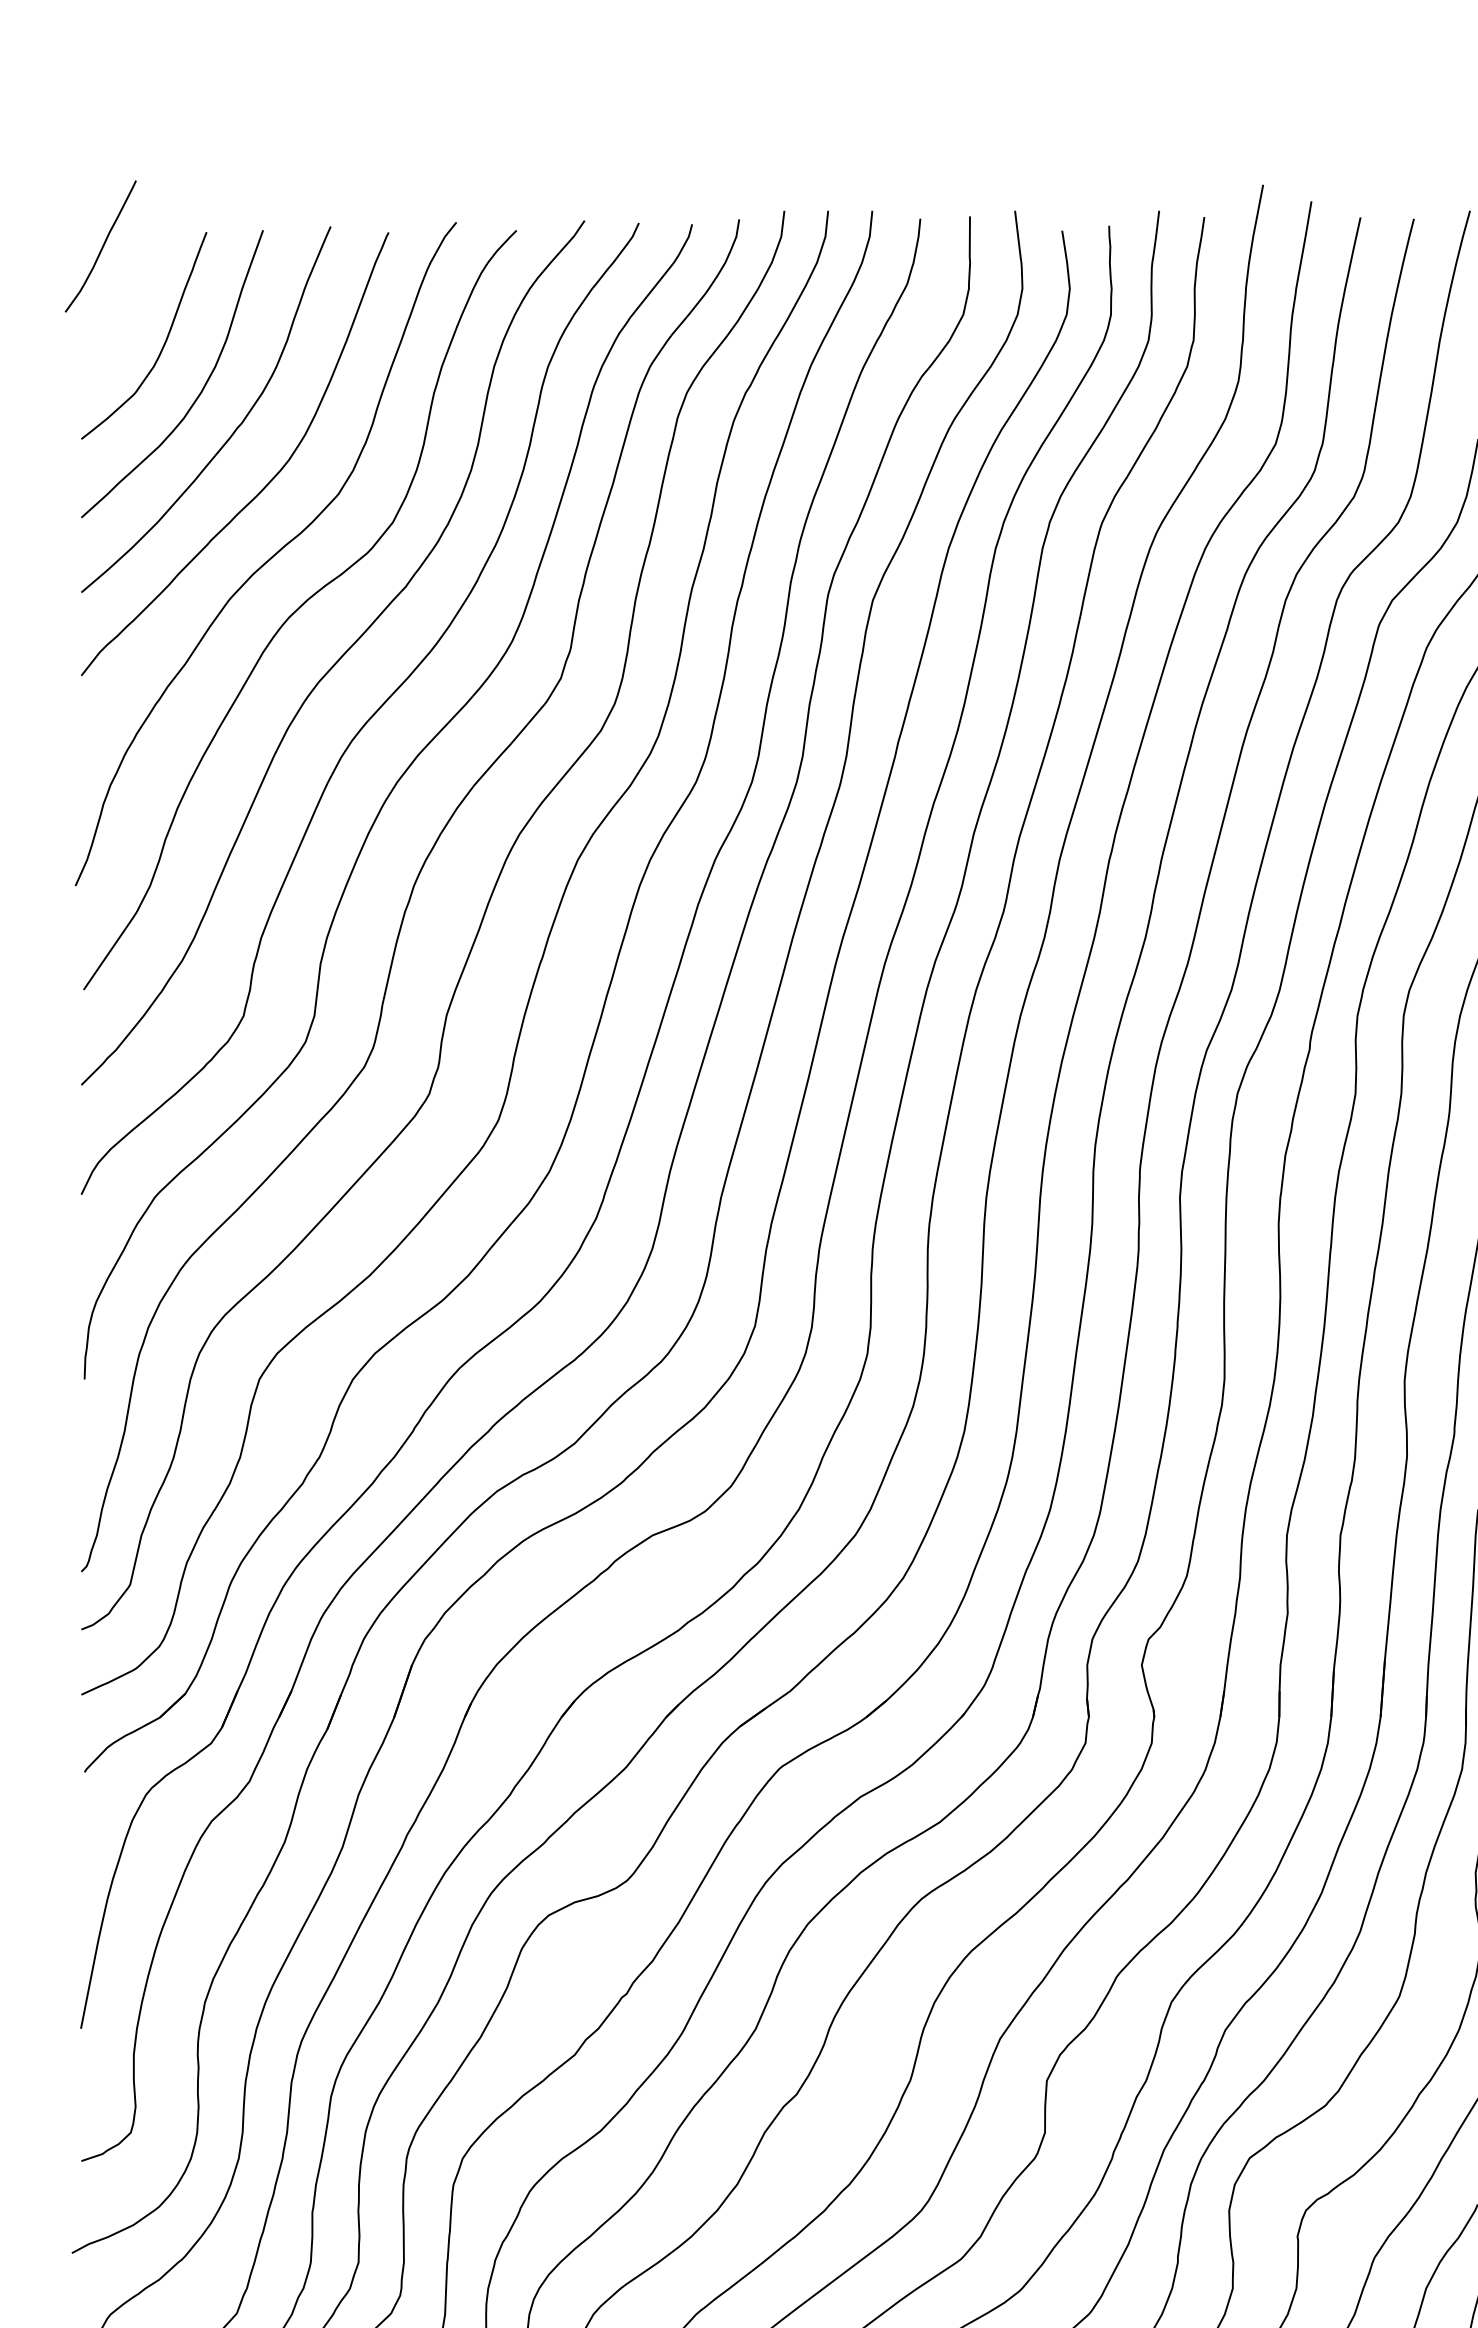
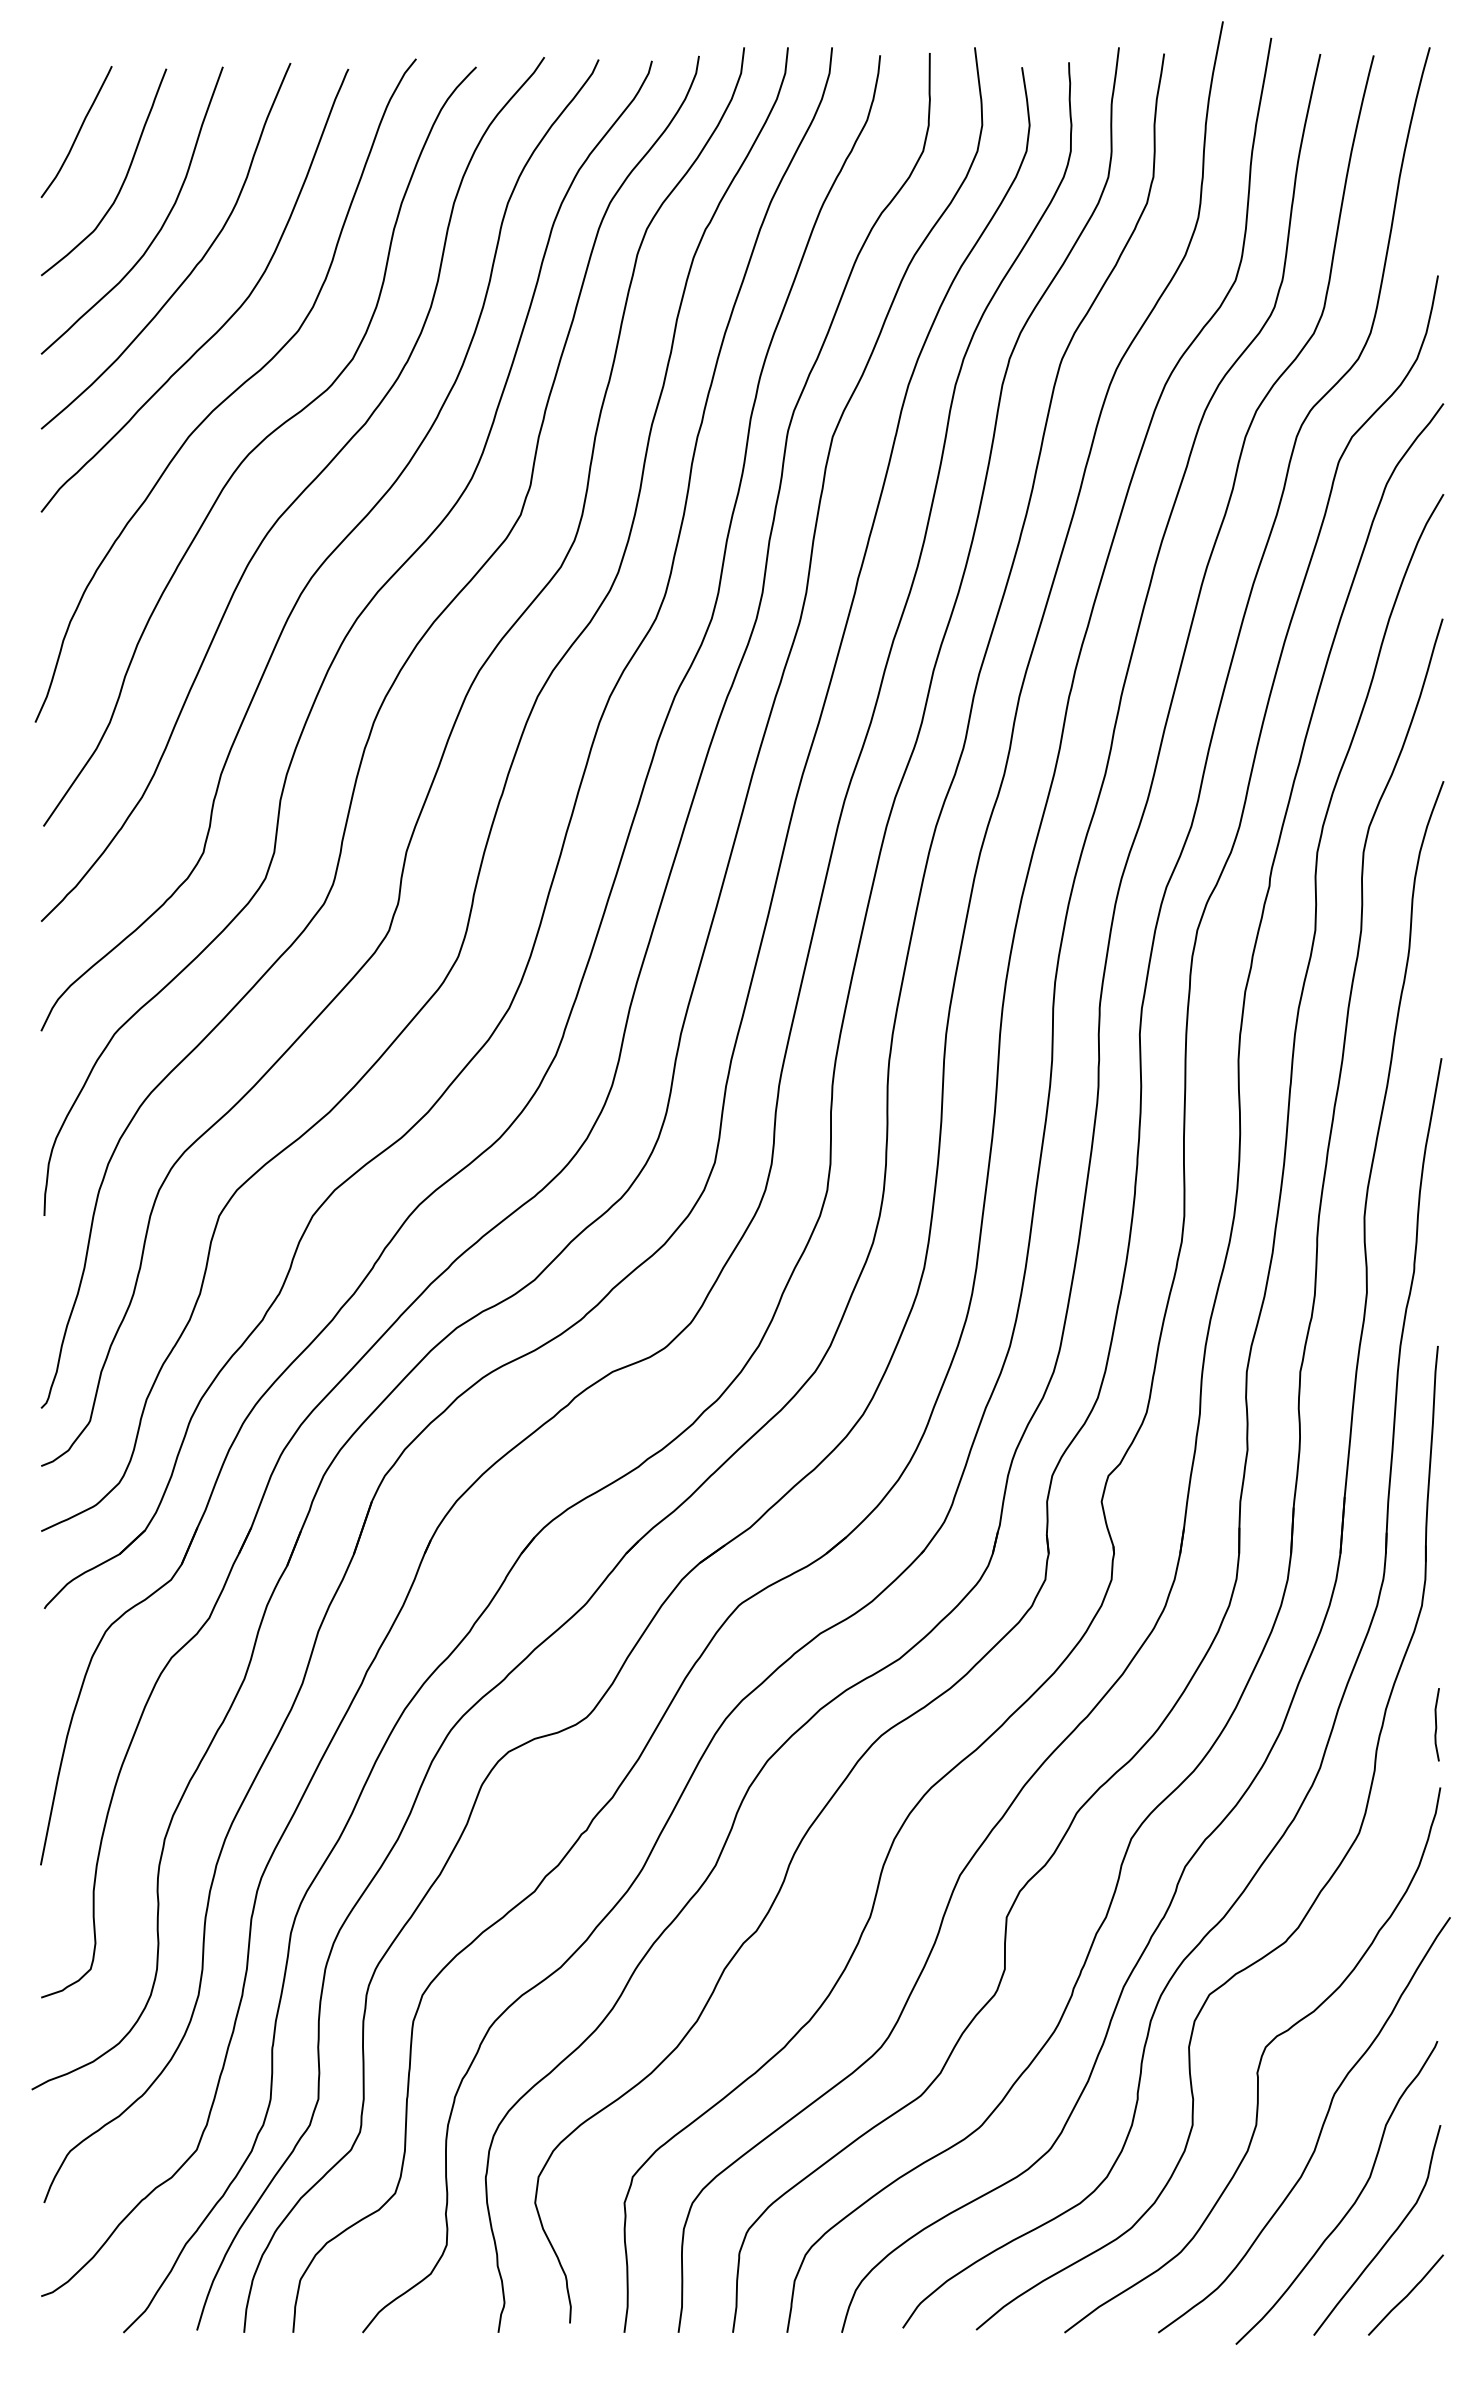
curve: (101, 246) -> (77, 132), moved

